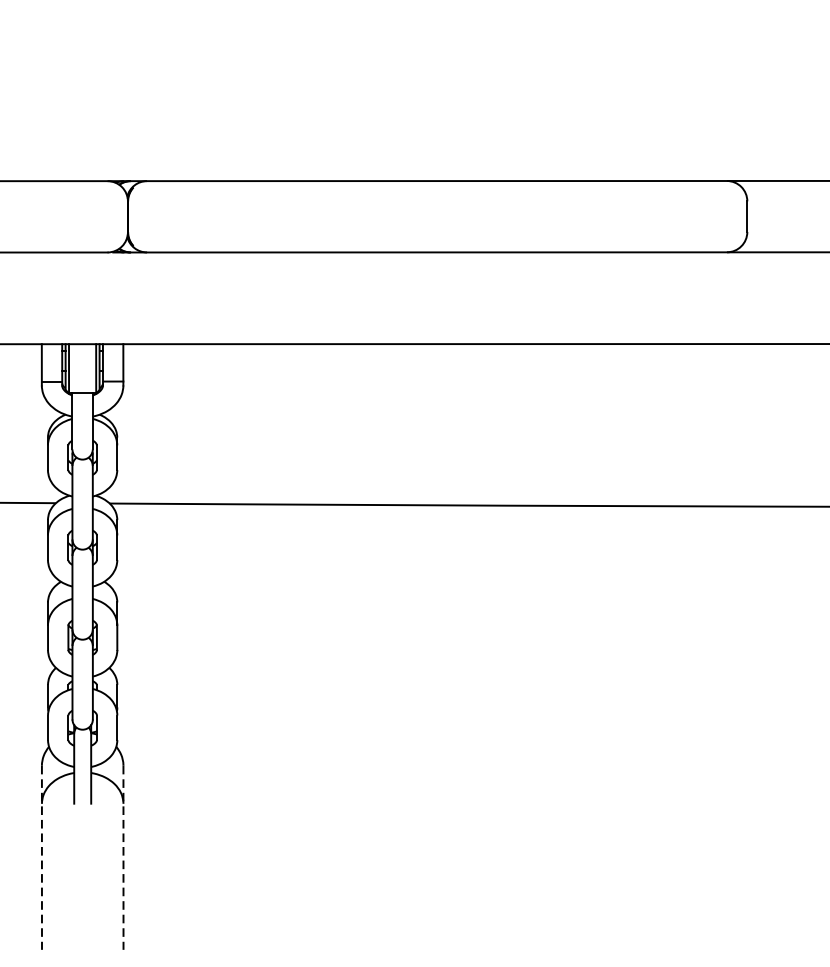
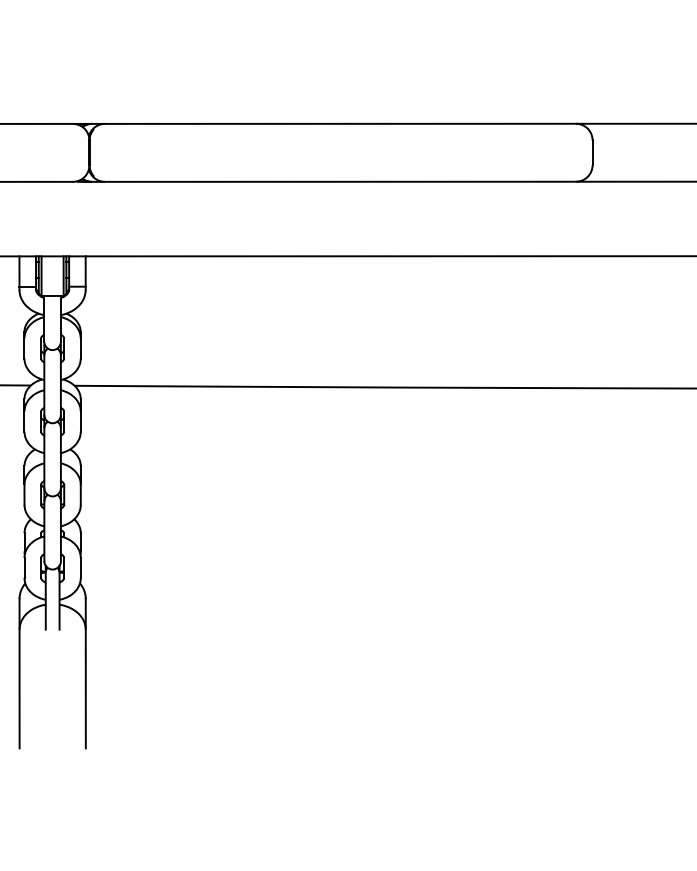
line: (41, 857) -> (19, 673), dashed -> solid
line: (123, 857) -> (85, 673), dashed -> solid

